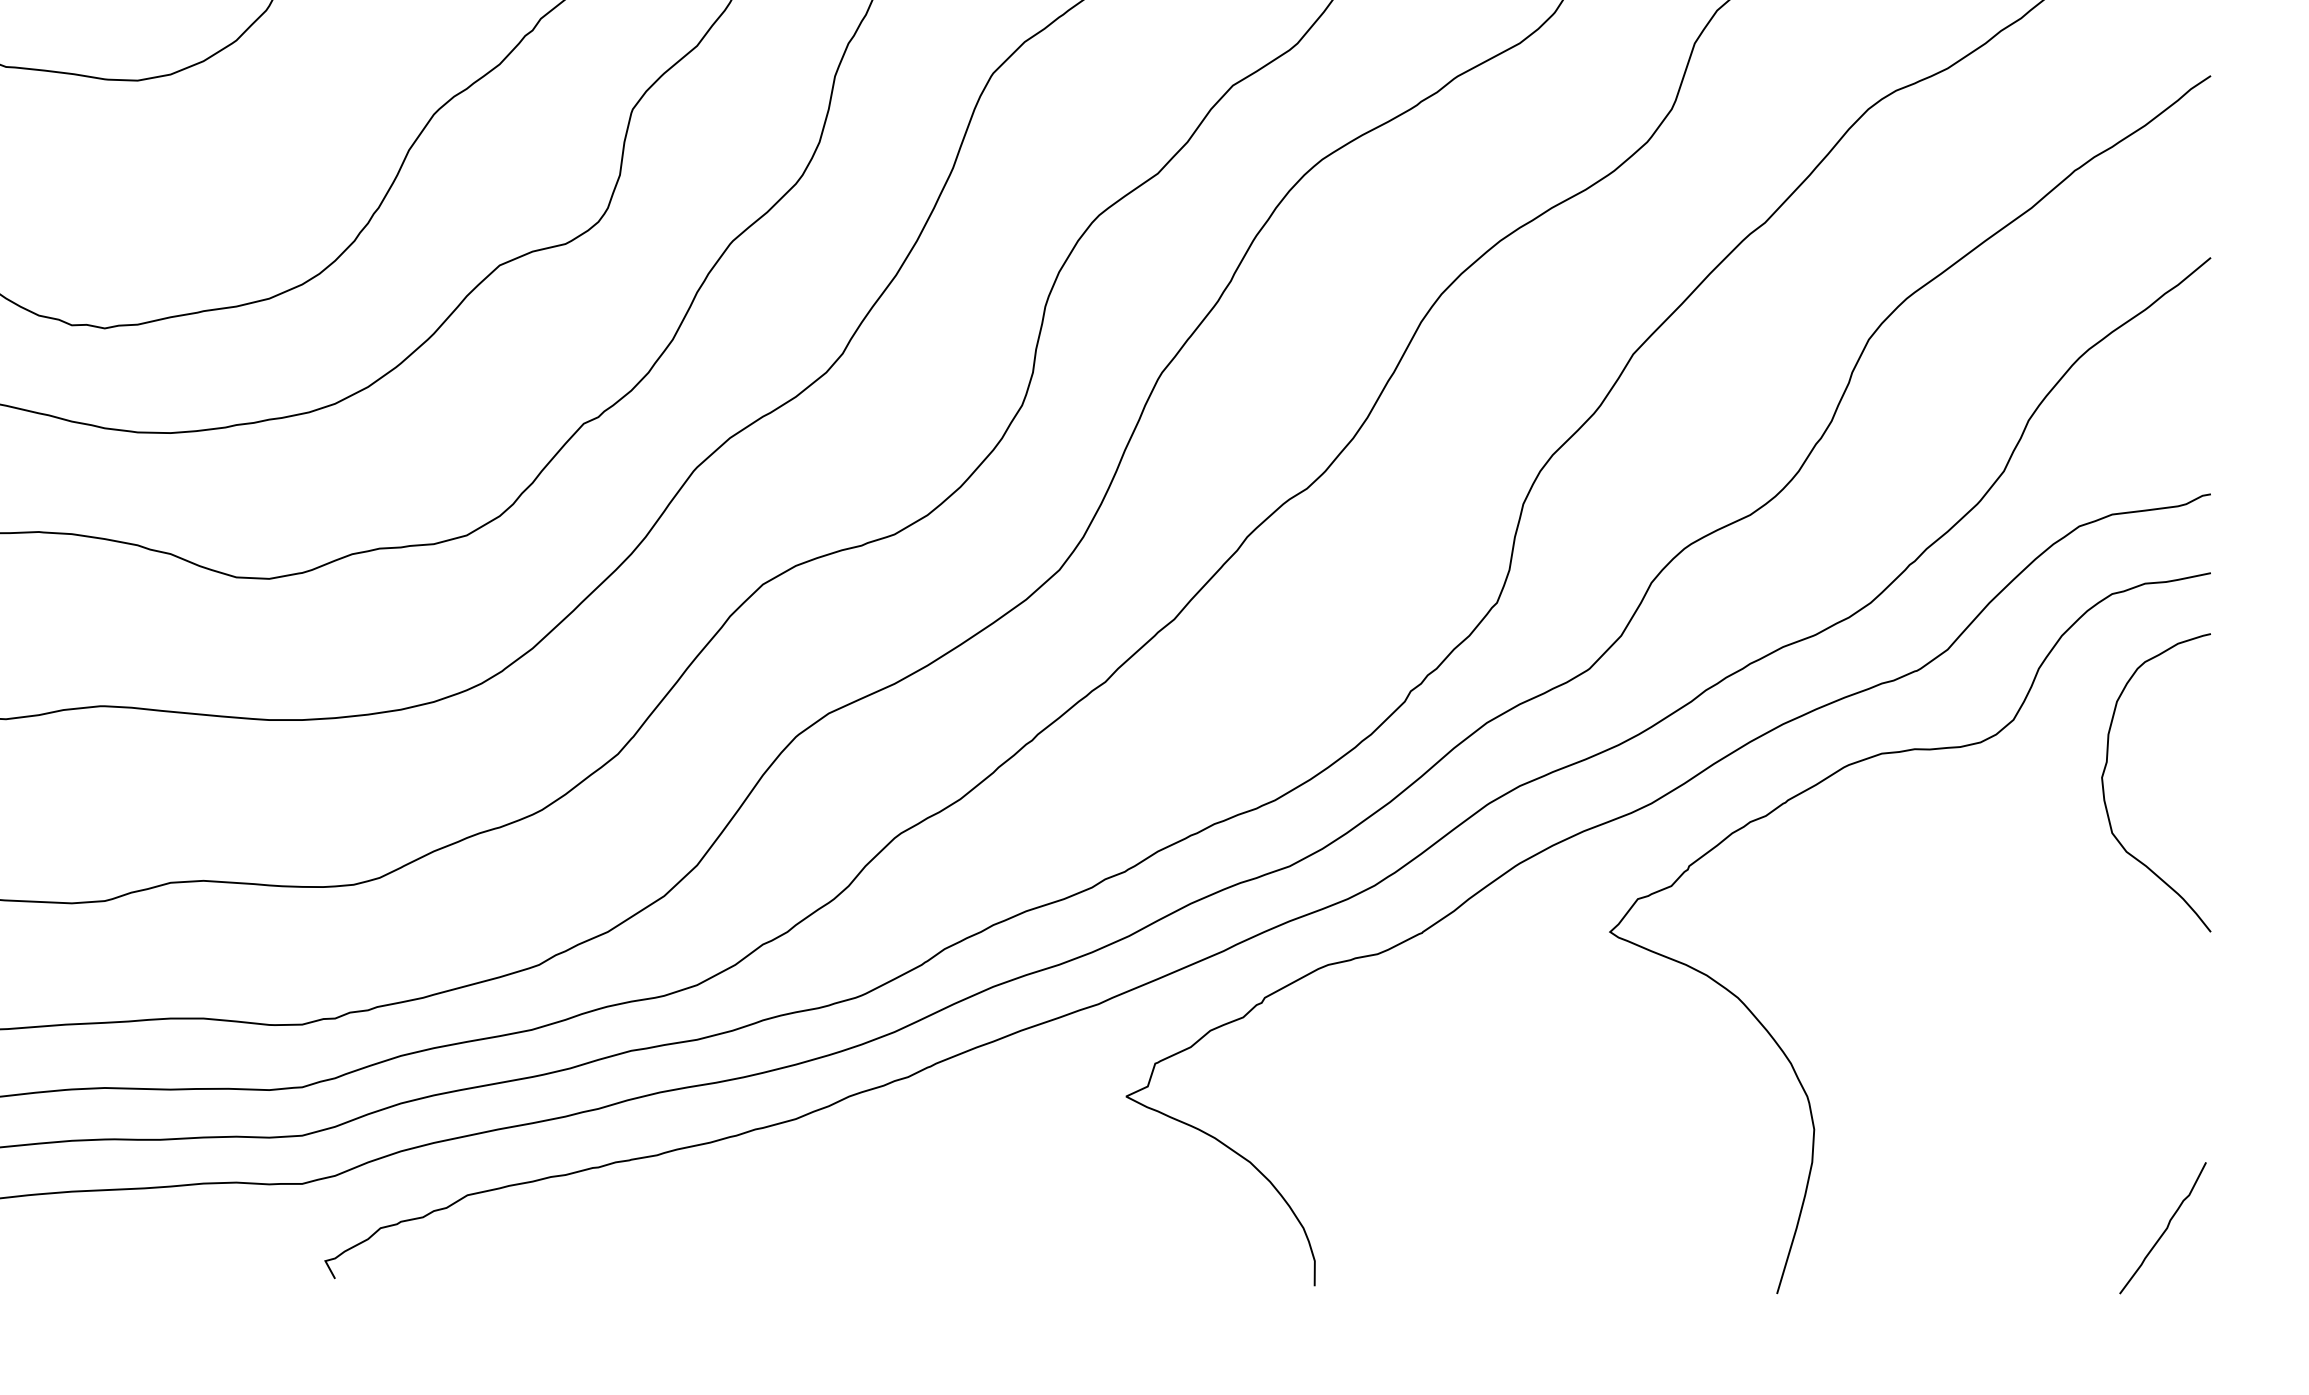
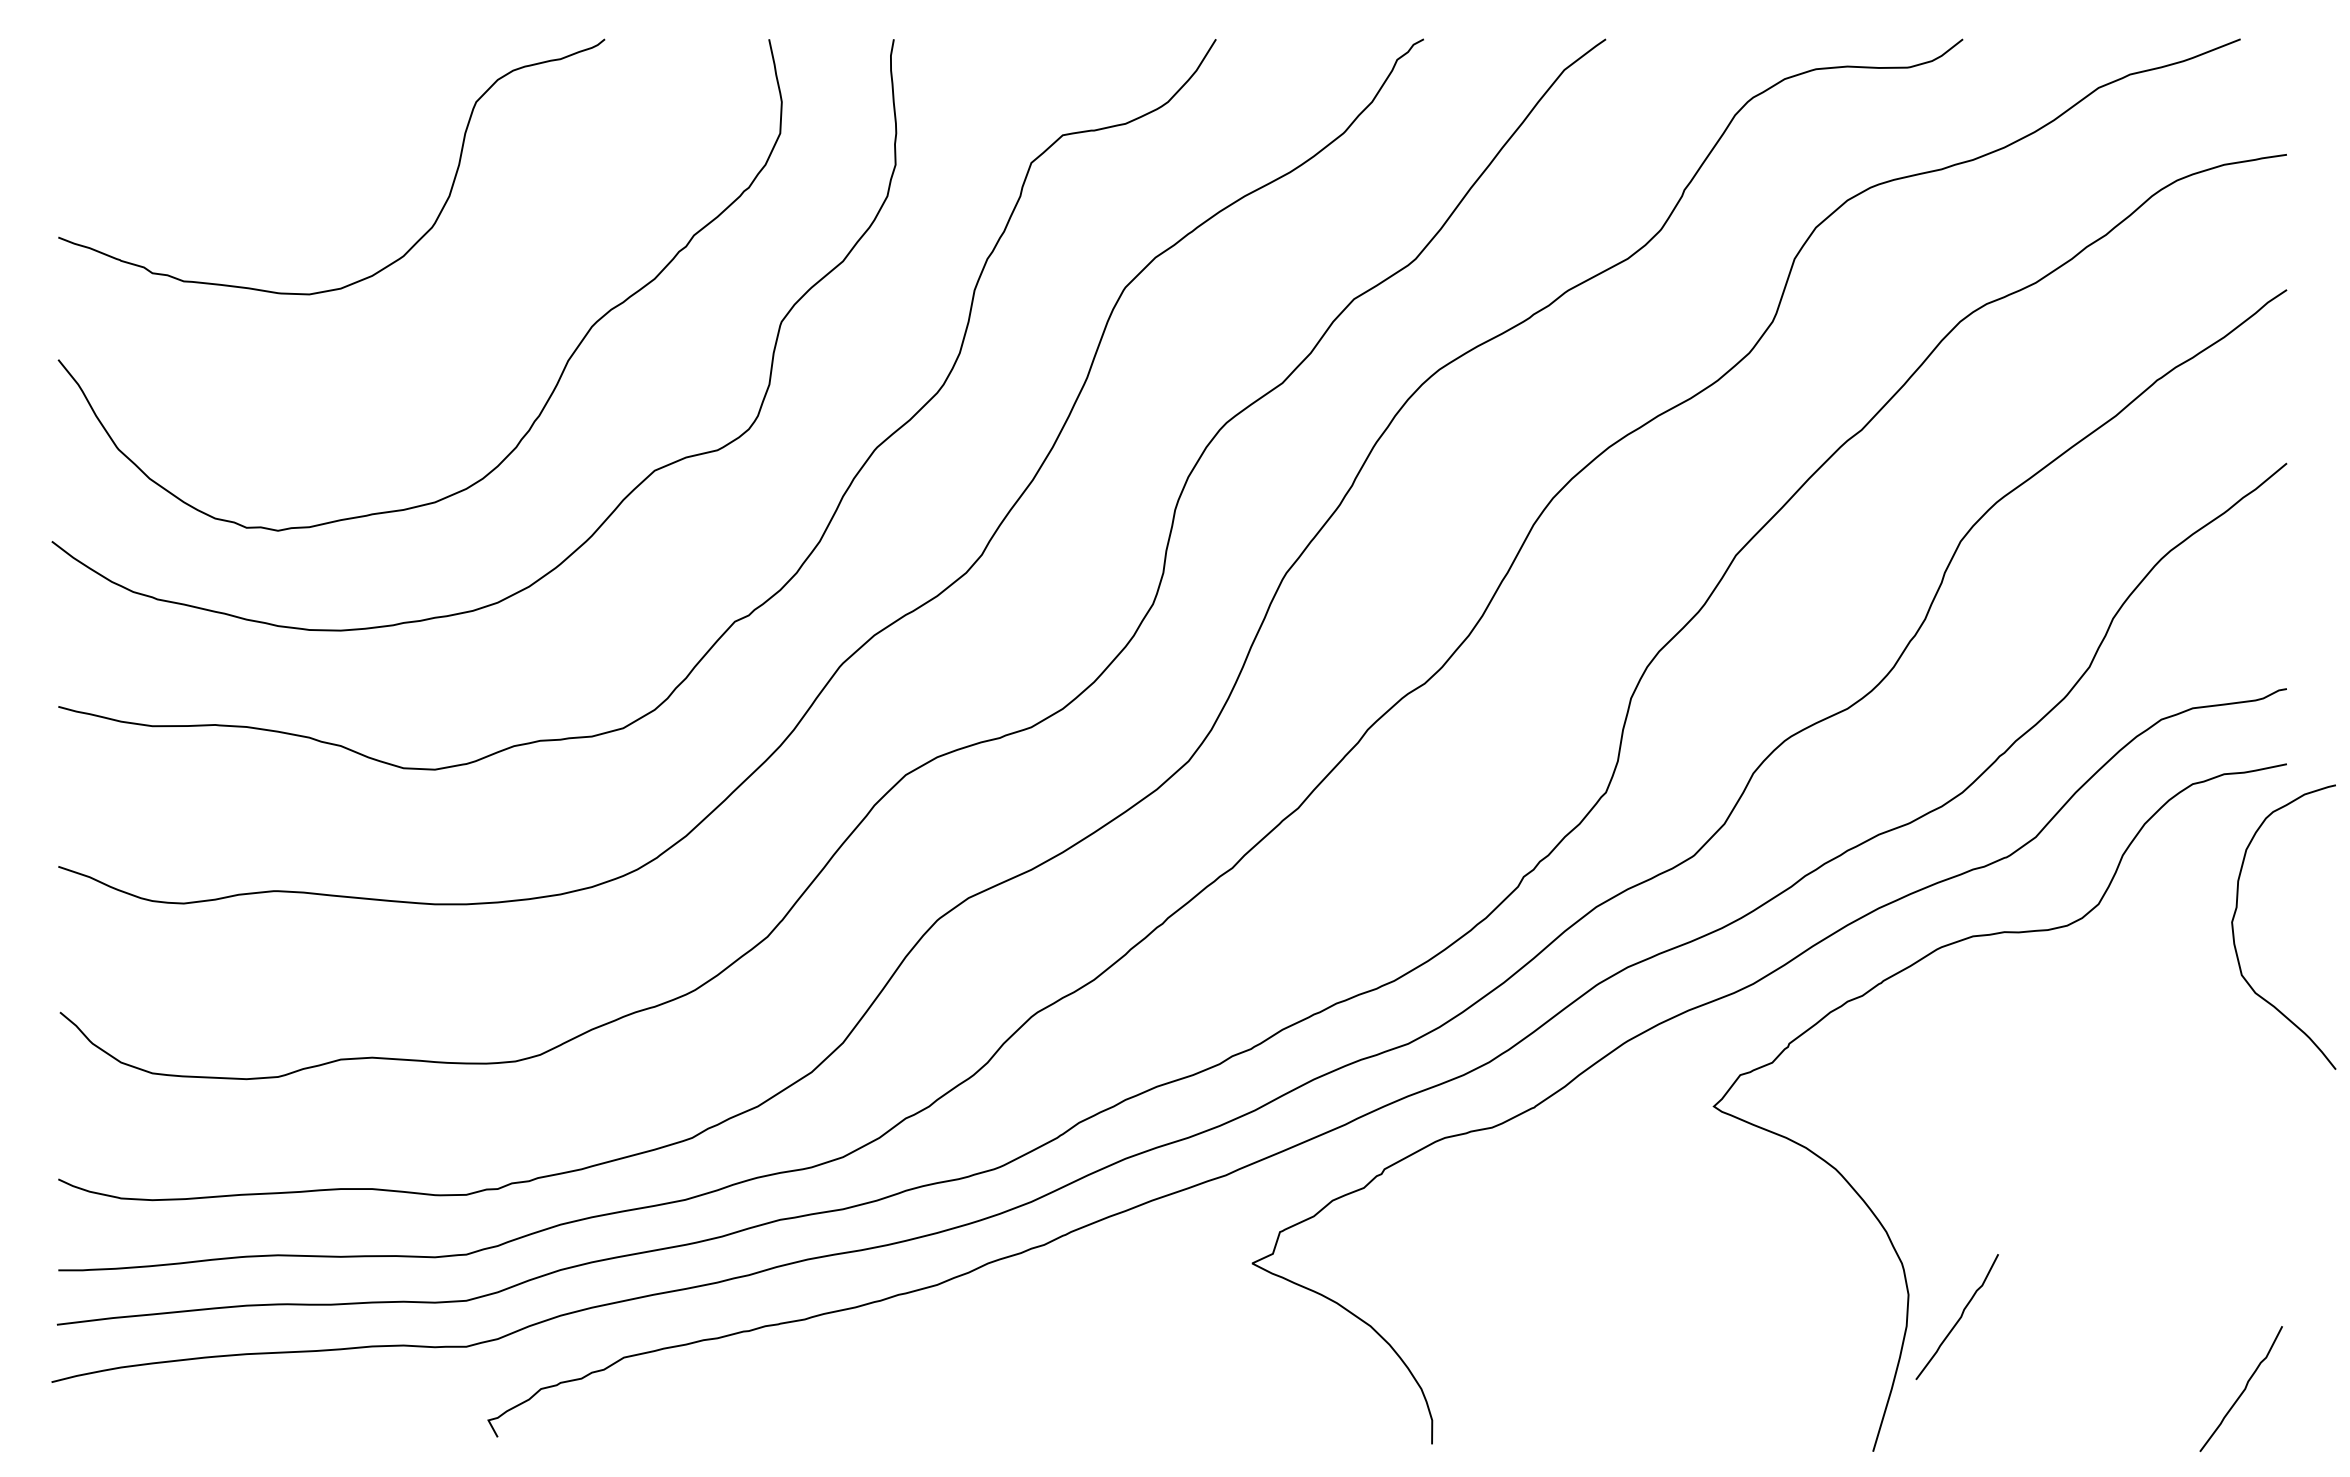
curve: (2105, 770) -> (2235, 915), moved
curve: (1866, 1155) -> (1958, 1319), added

